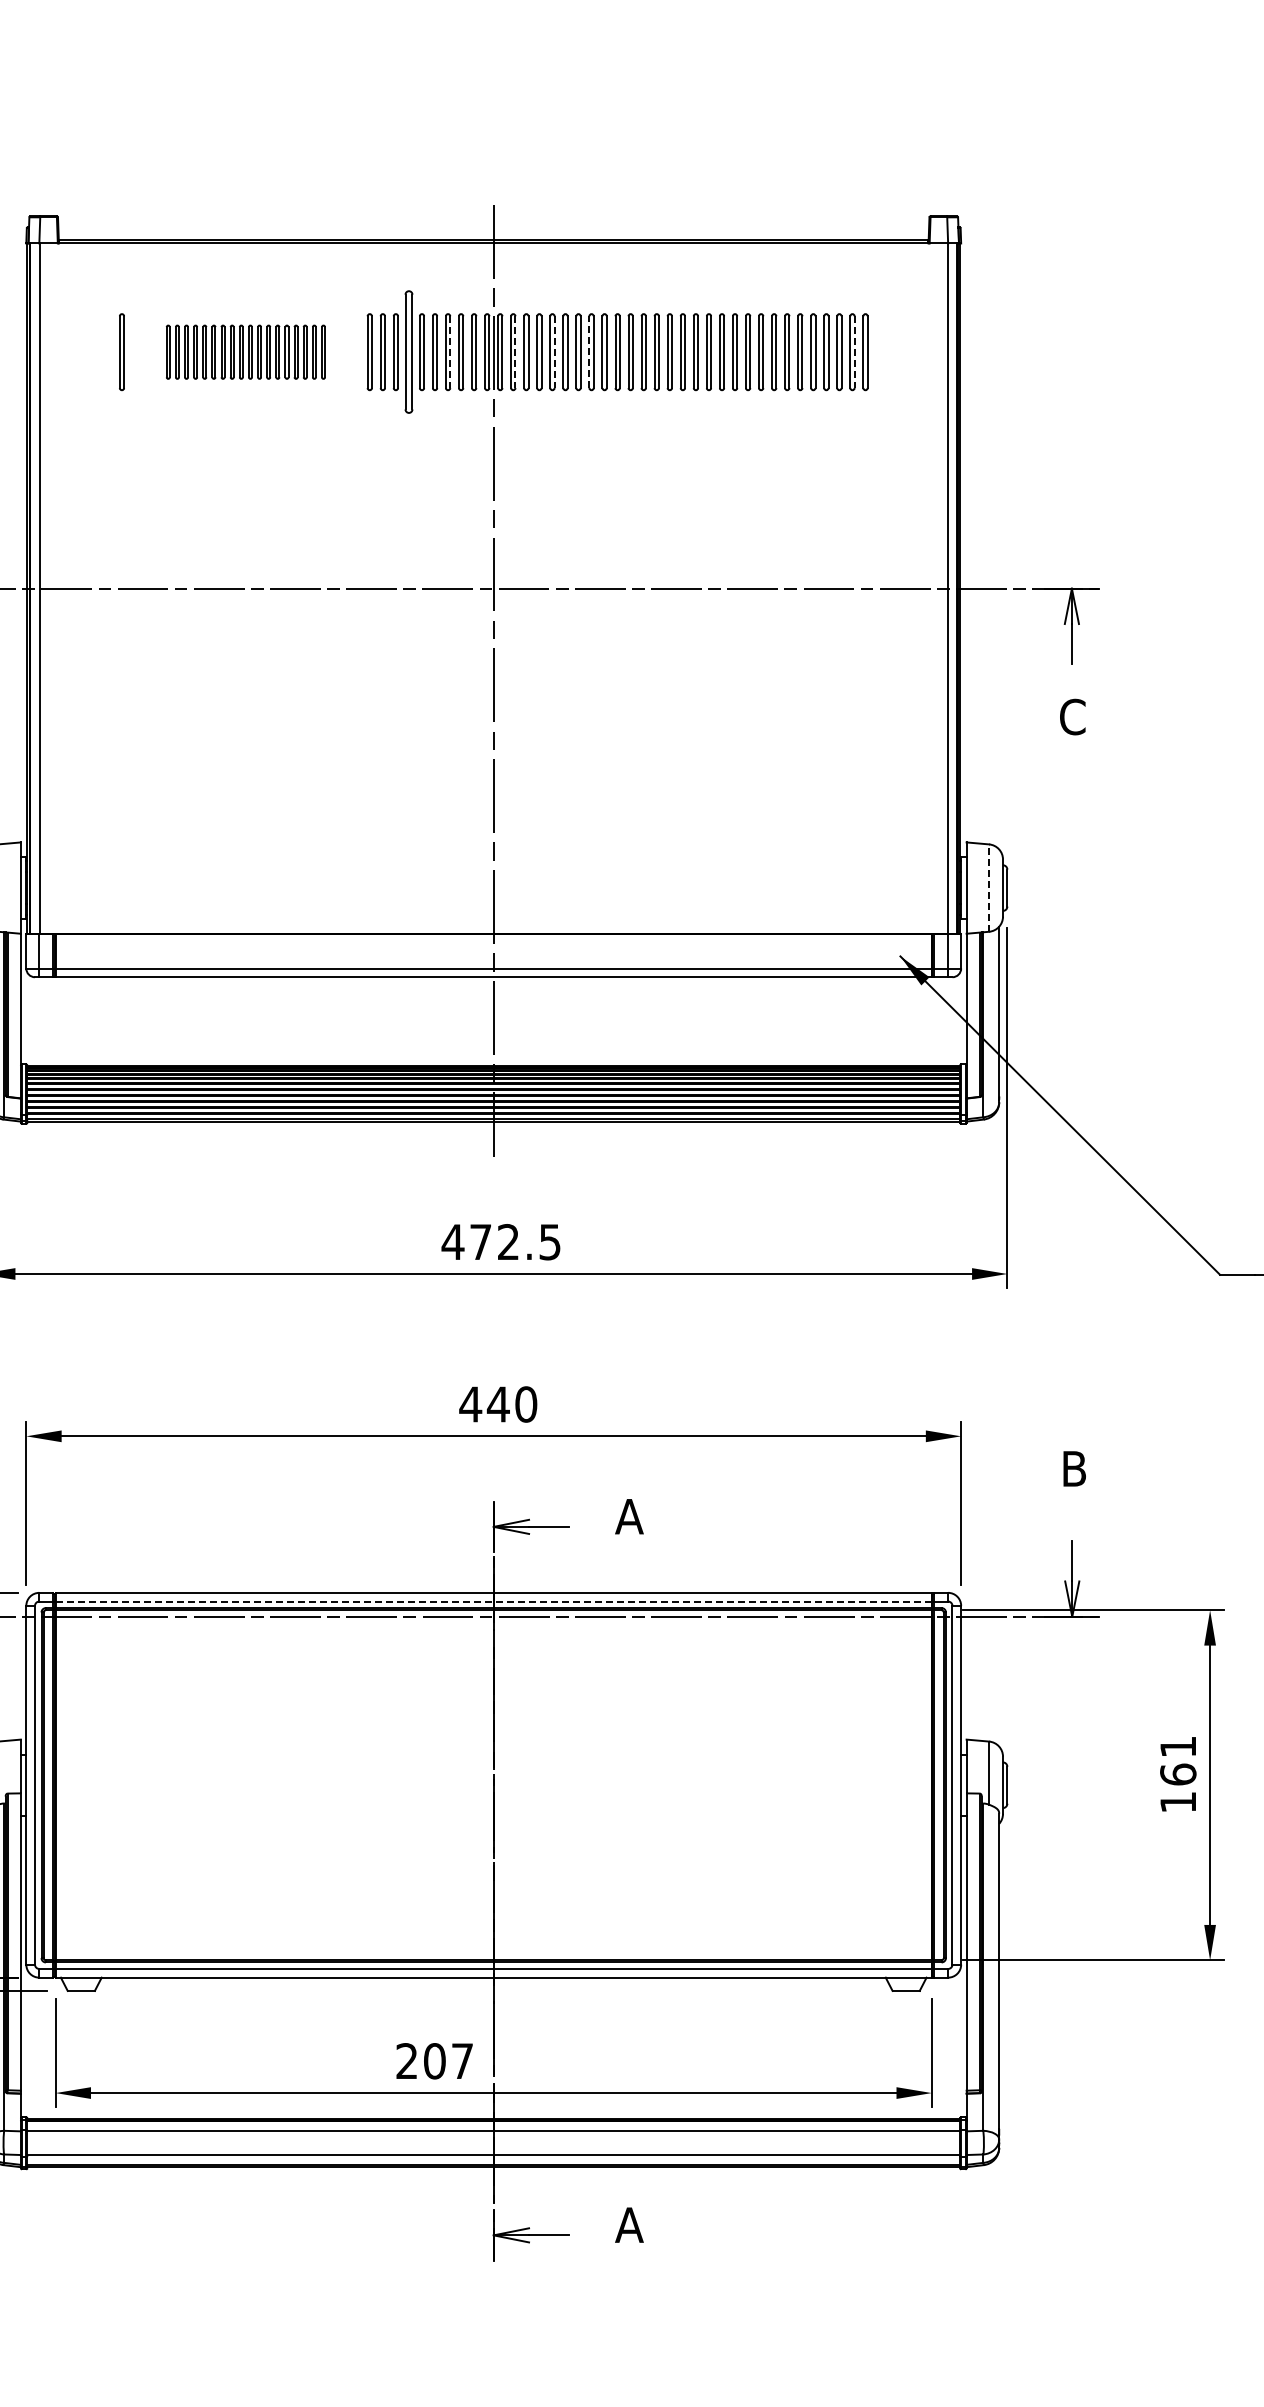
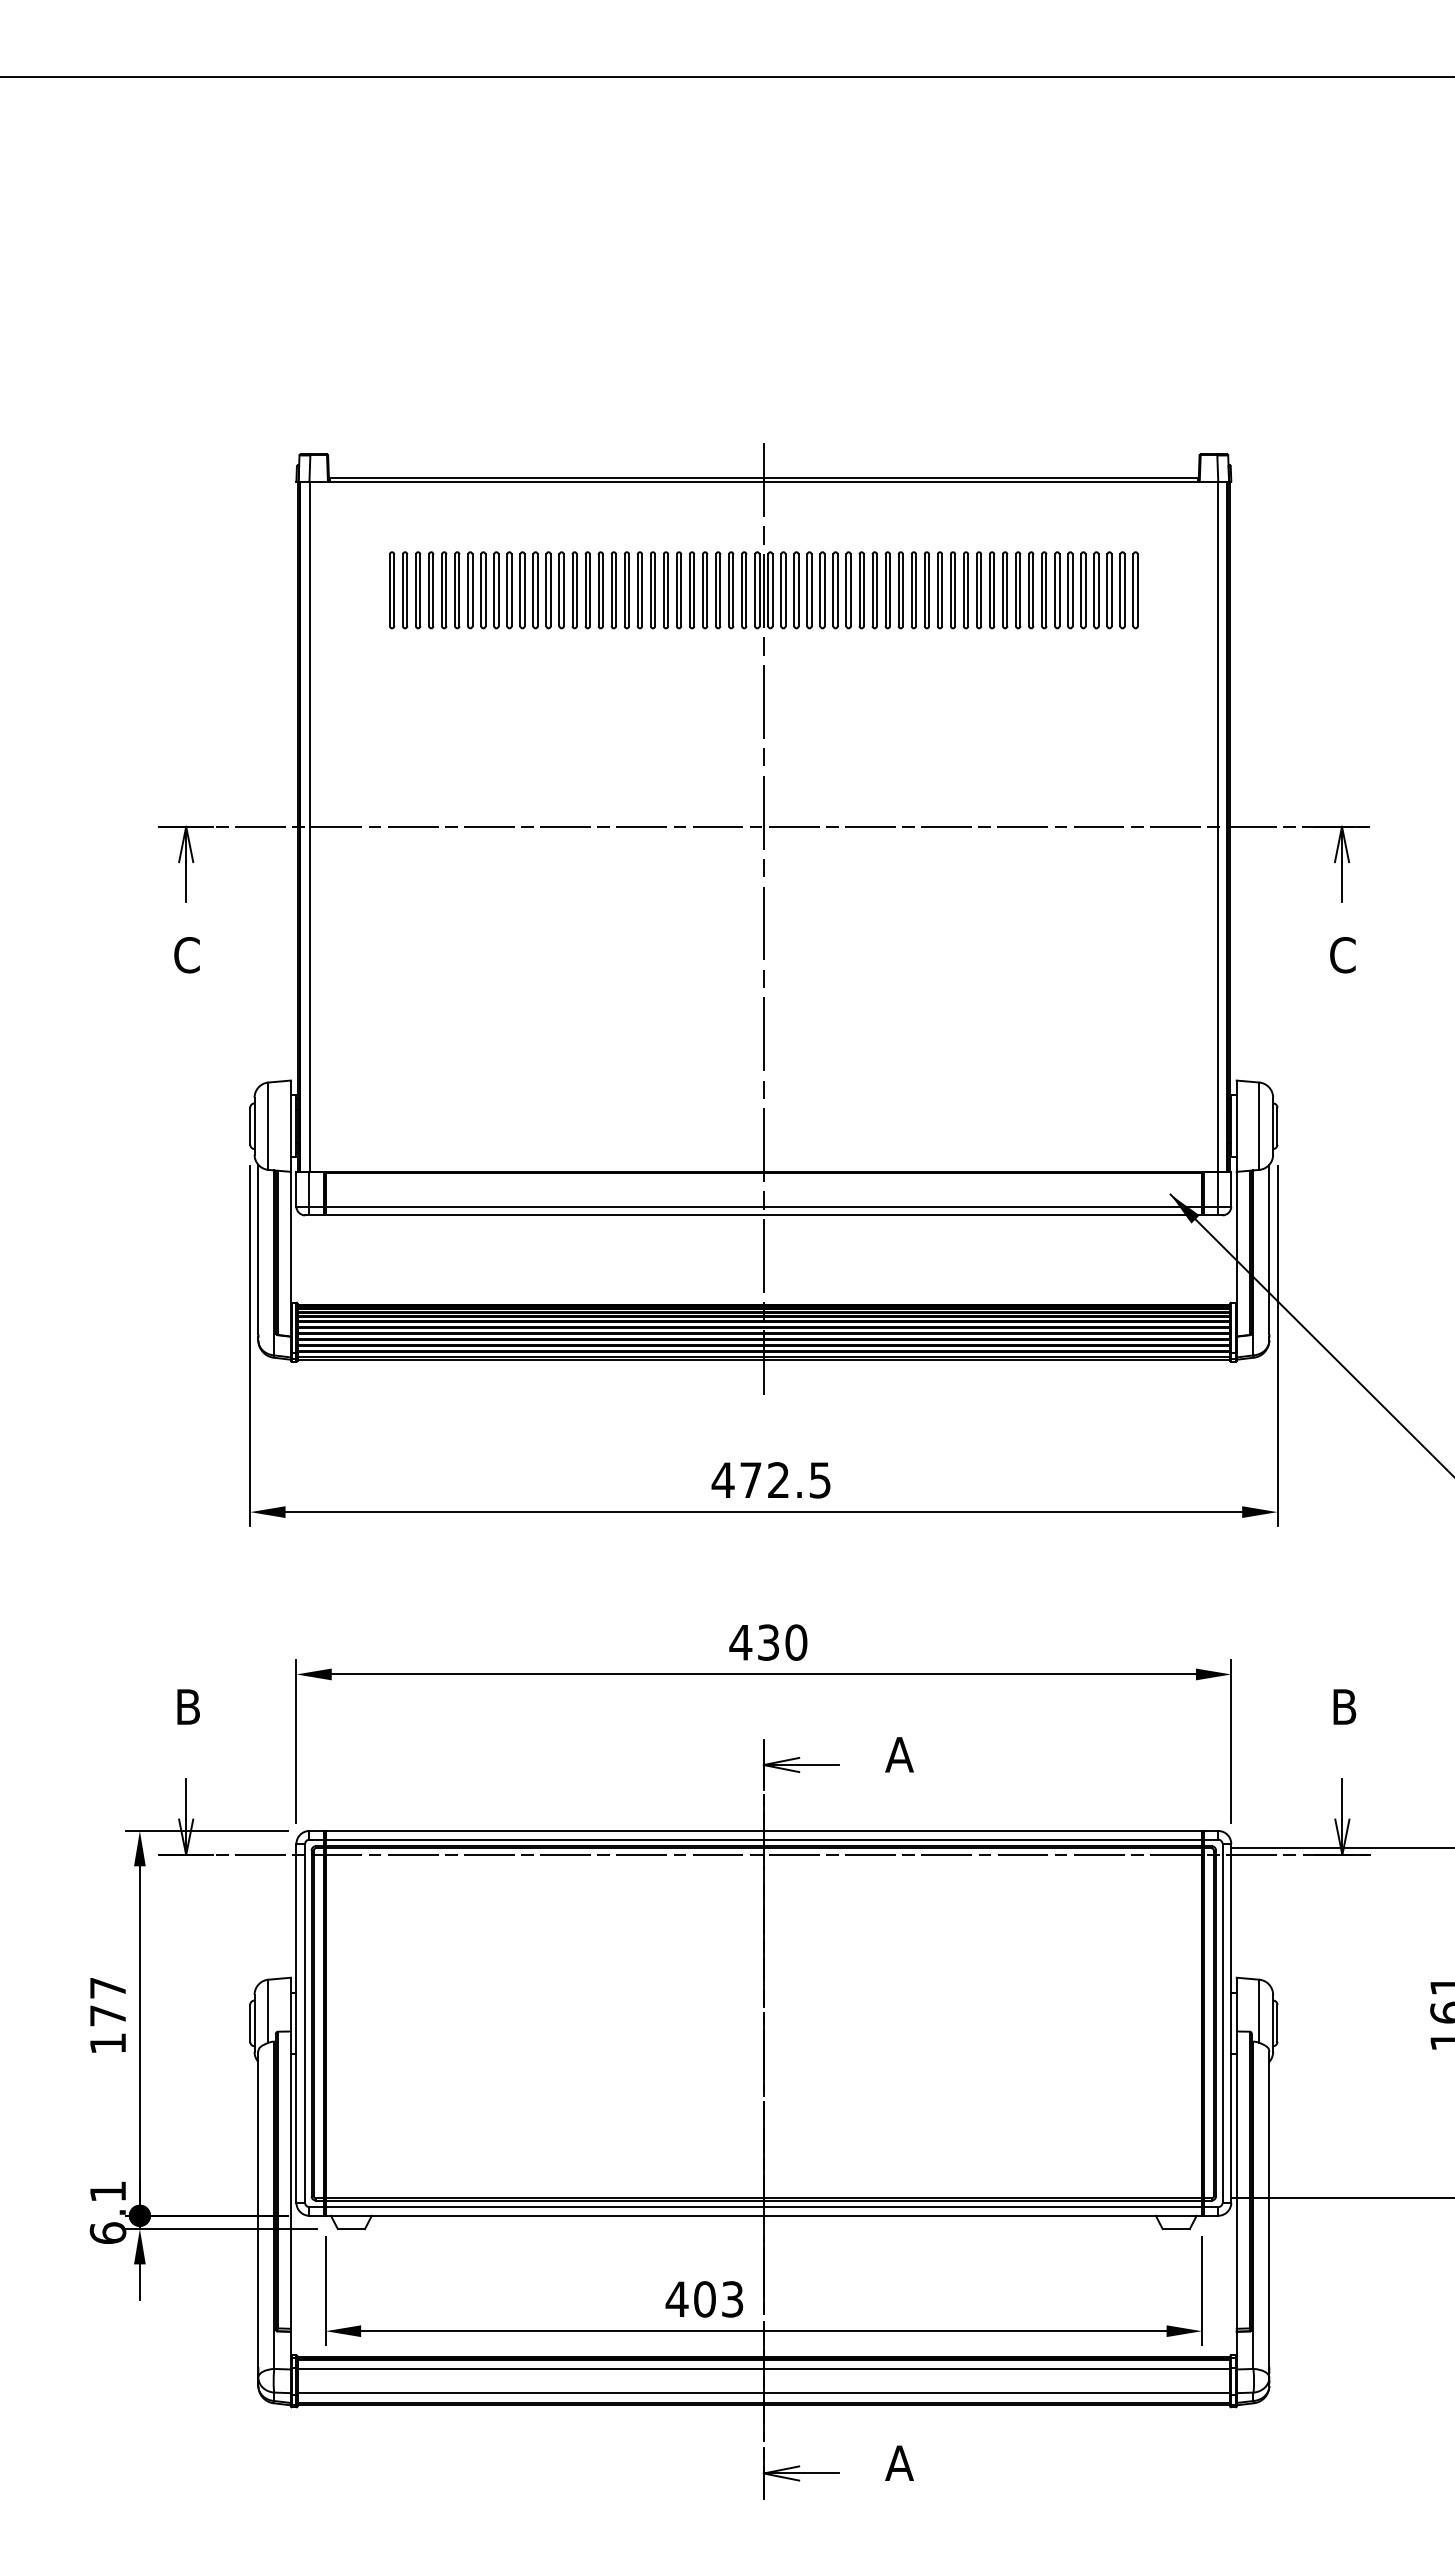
part: (245, 352) -> (515, 590), size x1.43
part: (408, 352) -> (678, 590), size x0.62
line: (450, 352) -> (720, 590), dashed -> solid
line: (515, 352) -> (785, 590), dashed -> solid
line: (554, 352) -> (824, 590), dashed -> solid
line: (589, 352) -> (859, 590), dashed -> solid
line: (854, 352) -> (1124, 590), dashed -> solid
line: (989, 888) -> (1259, 1126), dashed -> solid
text: (498, 1404) -> (768, 1642), 440 -> 430
line: (494, 1601) -> (764, 1839), dashed -> solid
text: (434, 2061) -> (704, 2299), 207 -> 403

